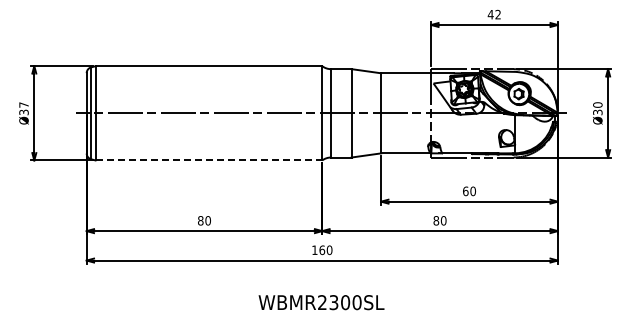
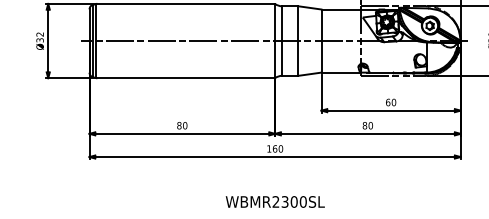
text: (23, 104) -> (39, 34), Ø37 -> Ø32
line: (209, 160) -> (186, 78), dashed -> solid
text: (321, 302) -> (275, 201), moved

